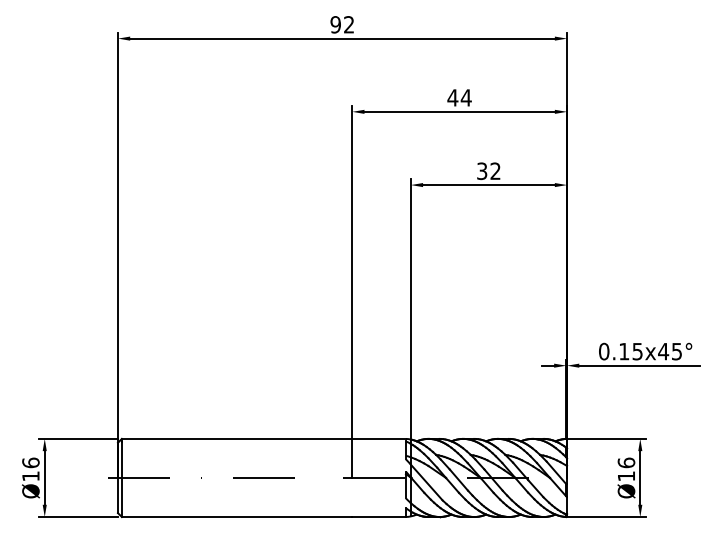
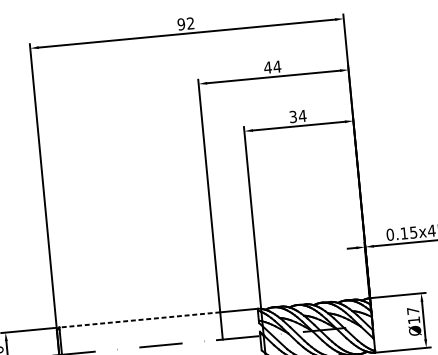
text: (495, 170) -> (302, 115), 32 -> 34
line: (236, 438) -> (139, 319), solid -> dashed
text: (626, 462) -> (413, 310), Ø16 -> Ø17

